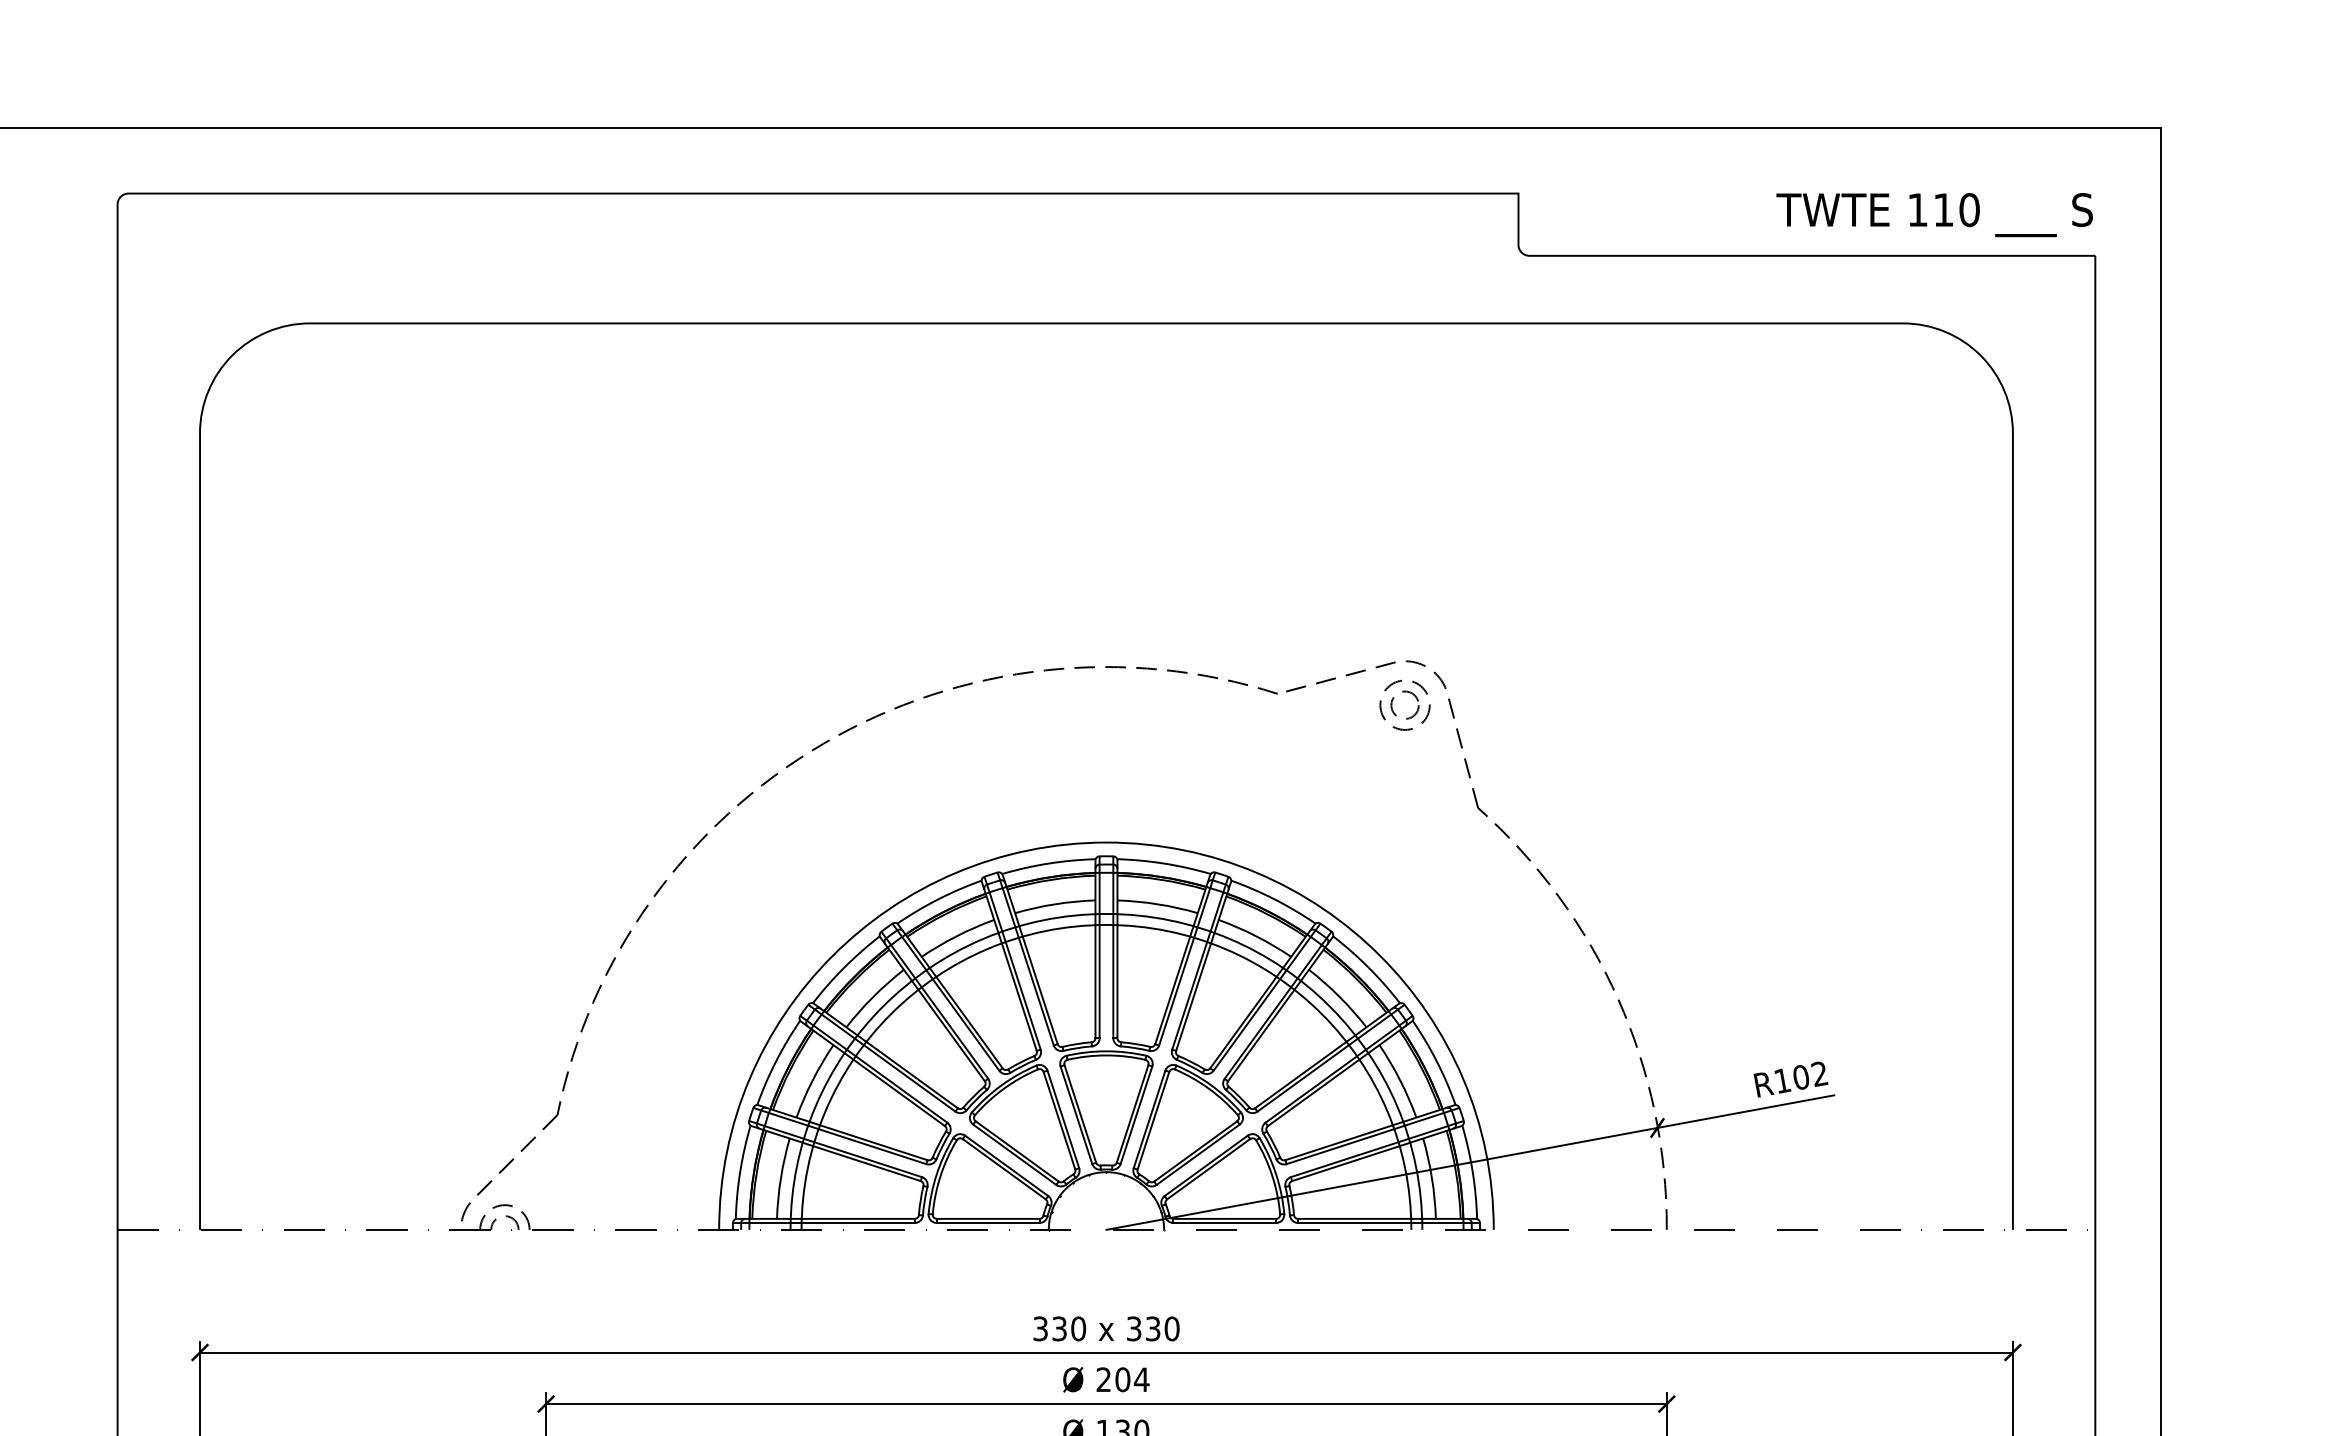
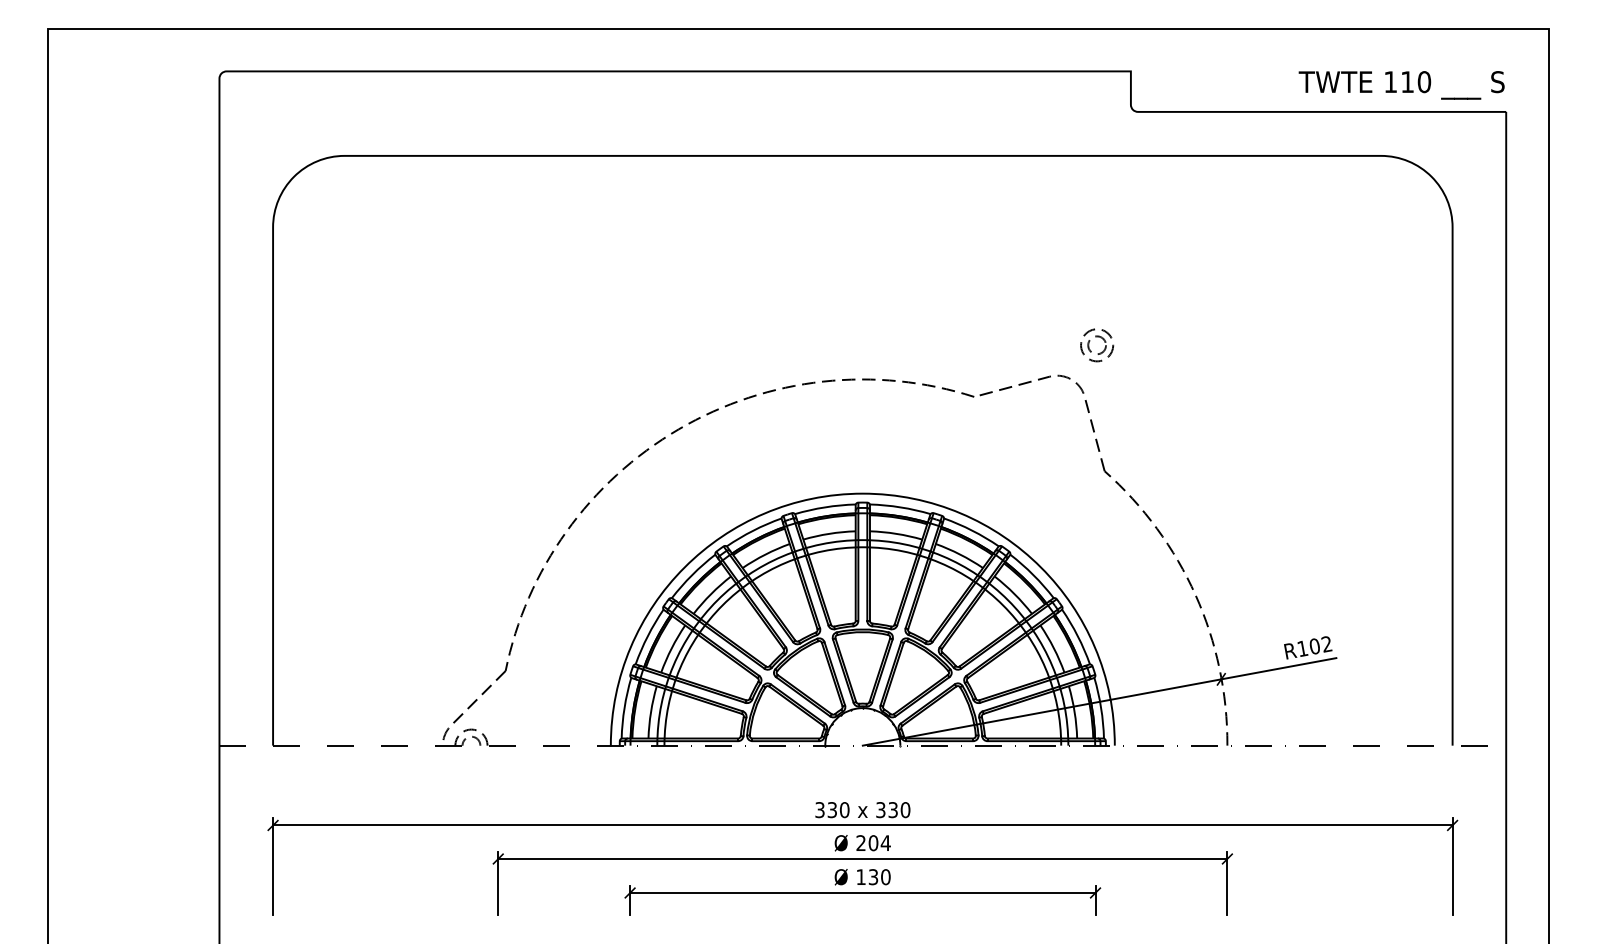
part: (1414, 711) -> (1103, 349), moved

